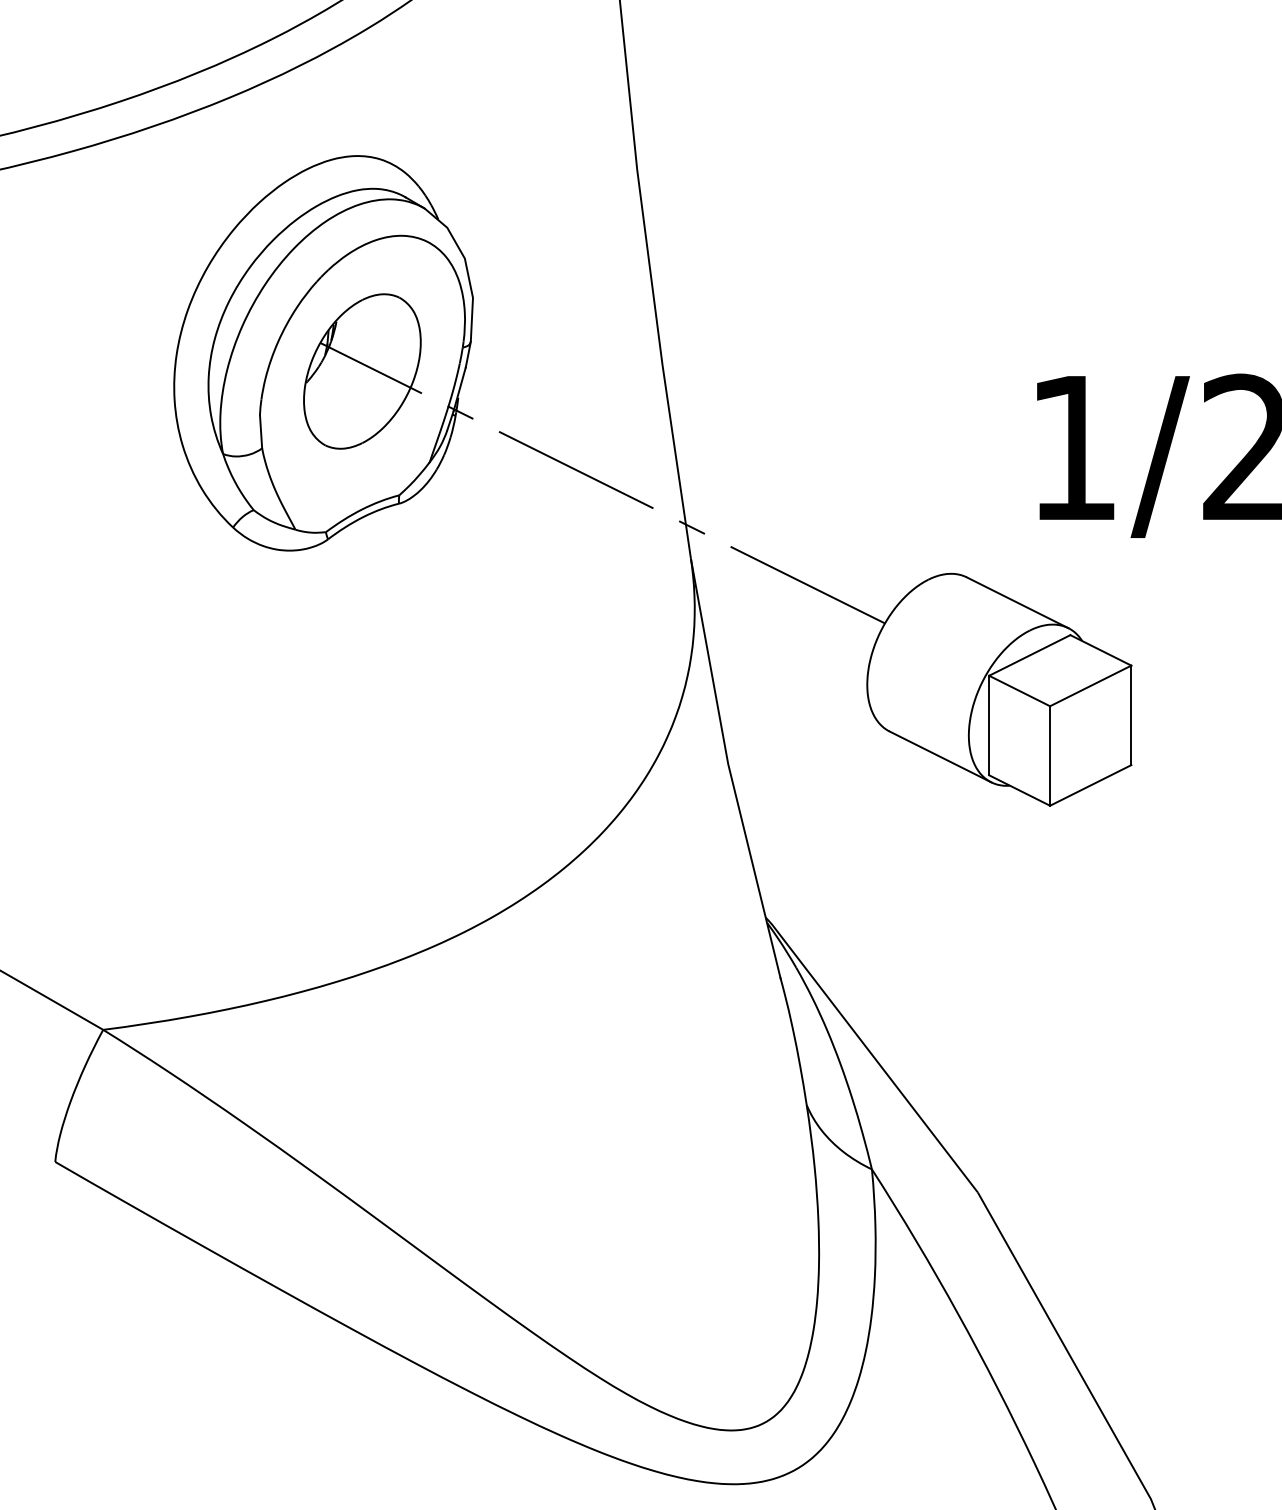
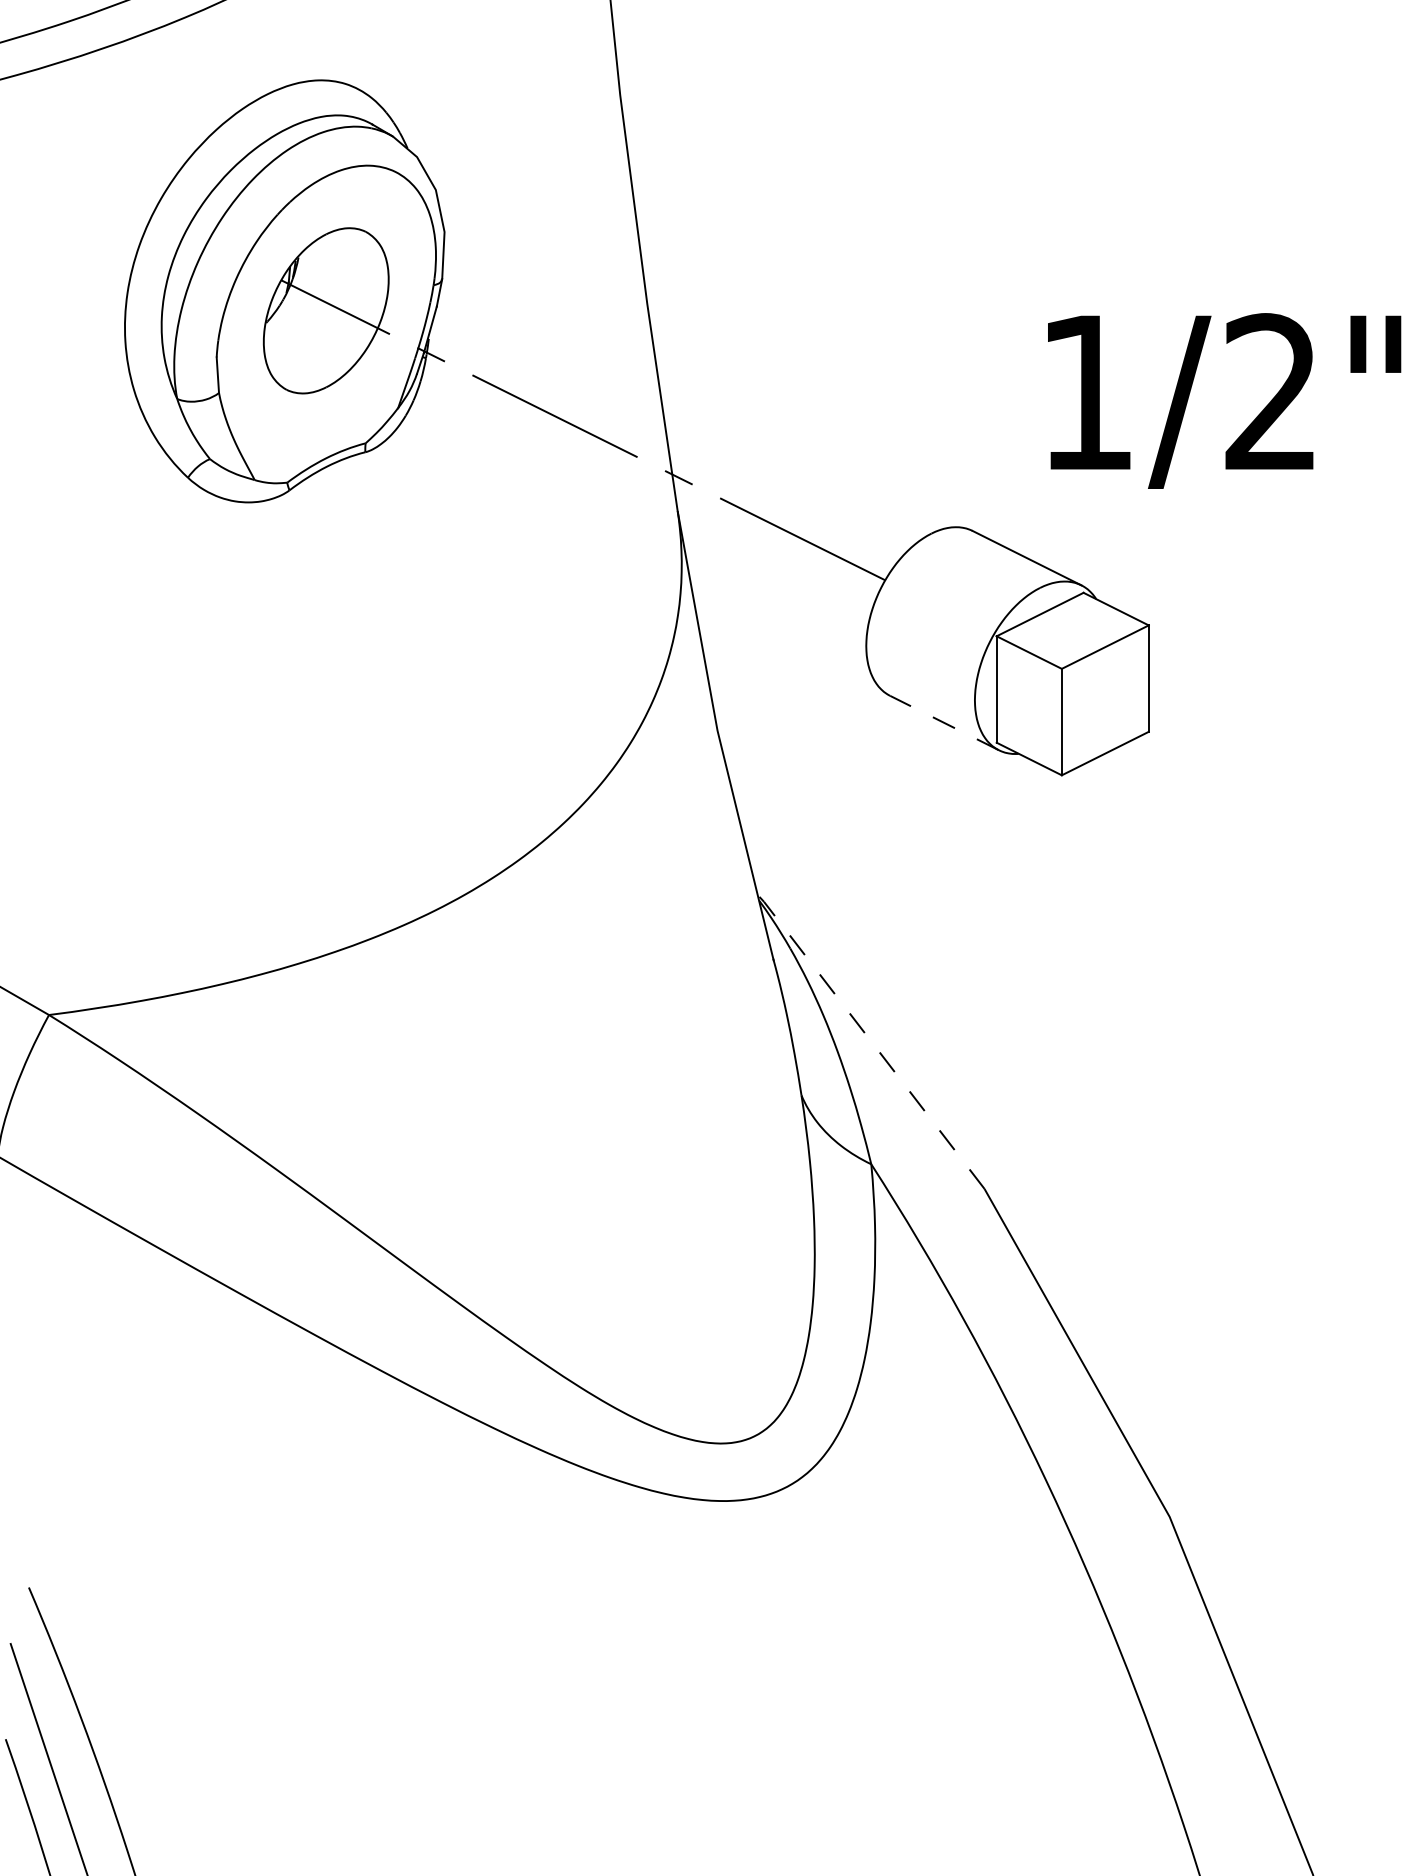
line: (940, 757) -> (944, 723), solid -> dashed
line: (871, 1054) -> (870, 1041), solid -> dashed

